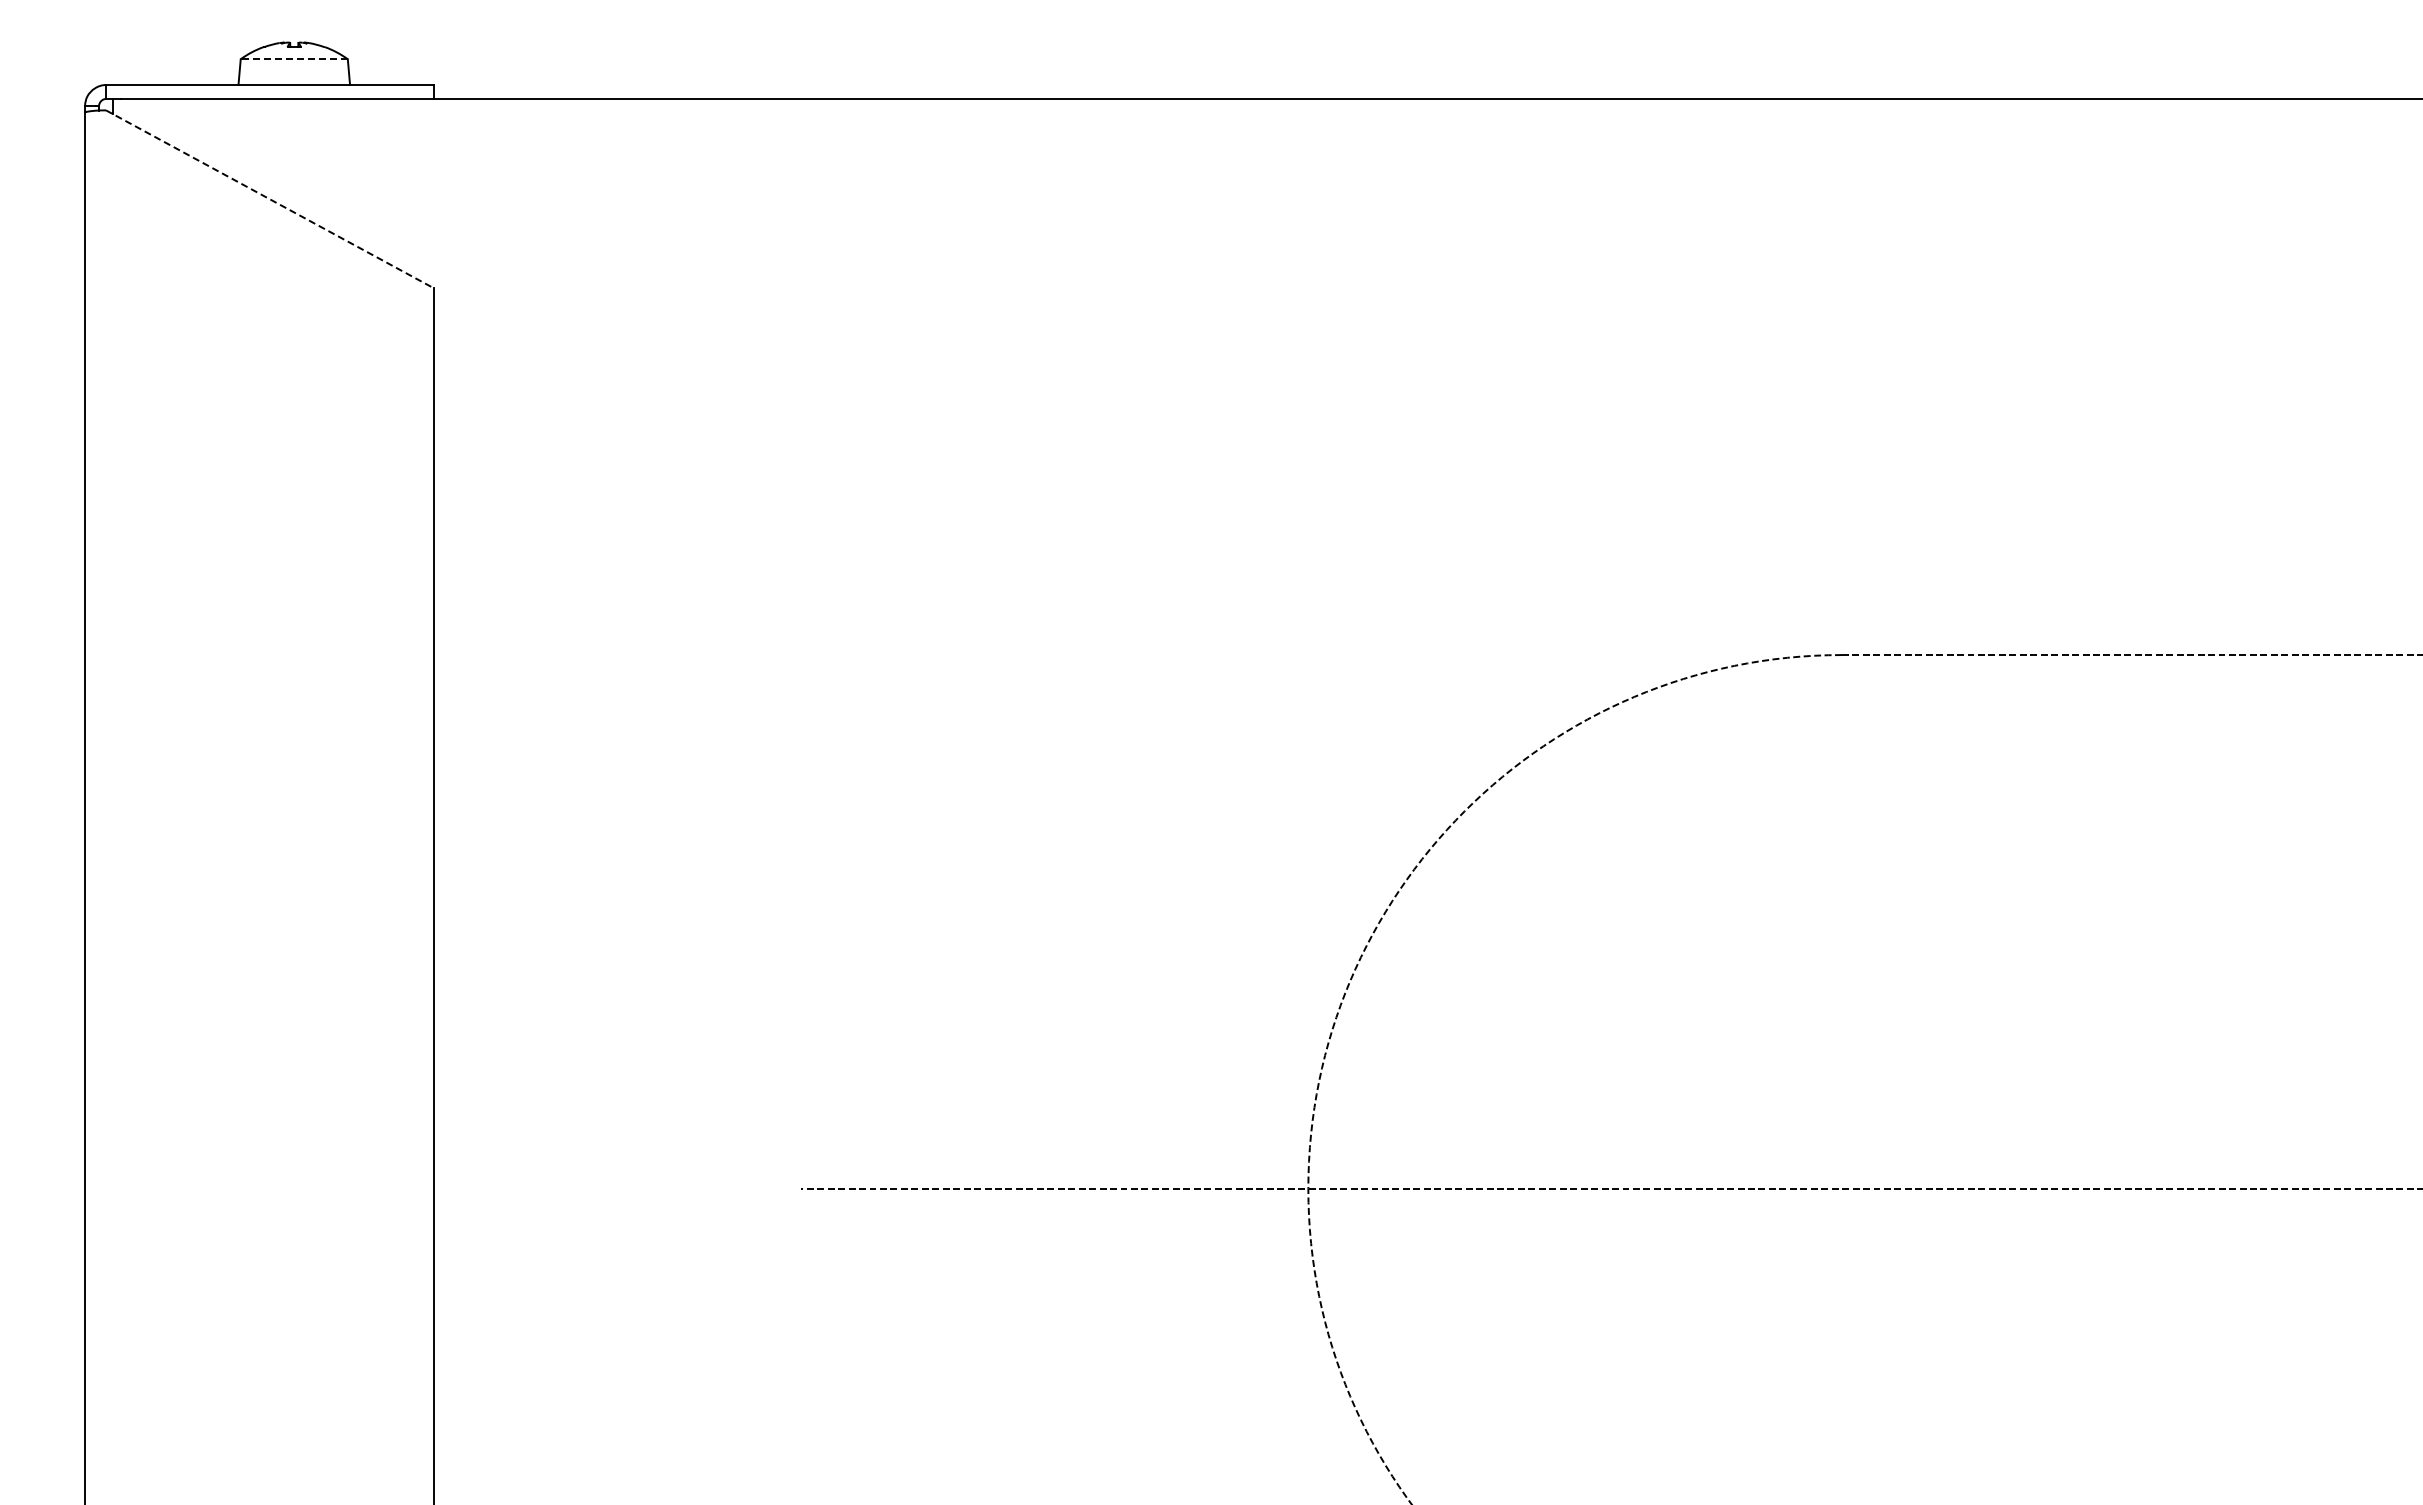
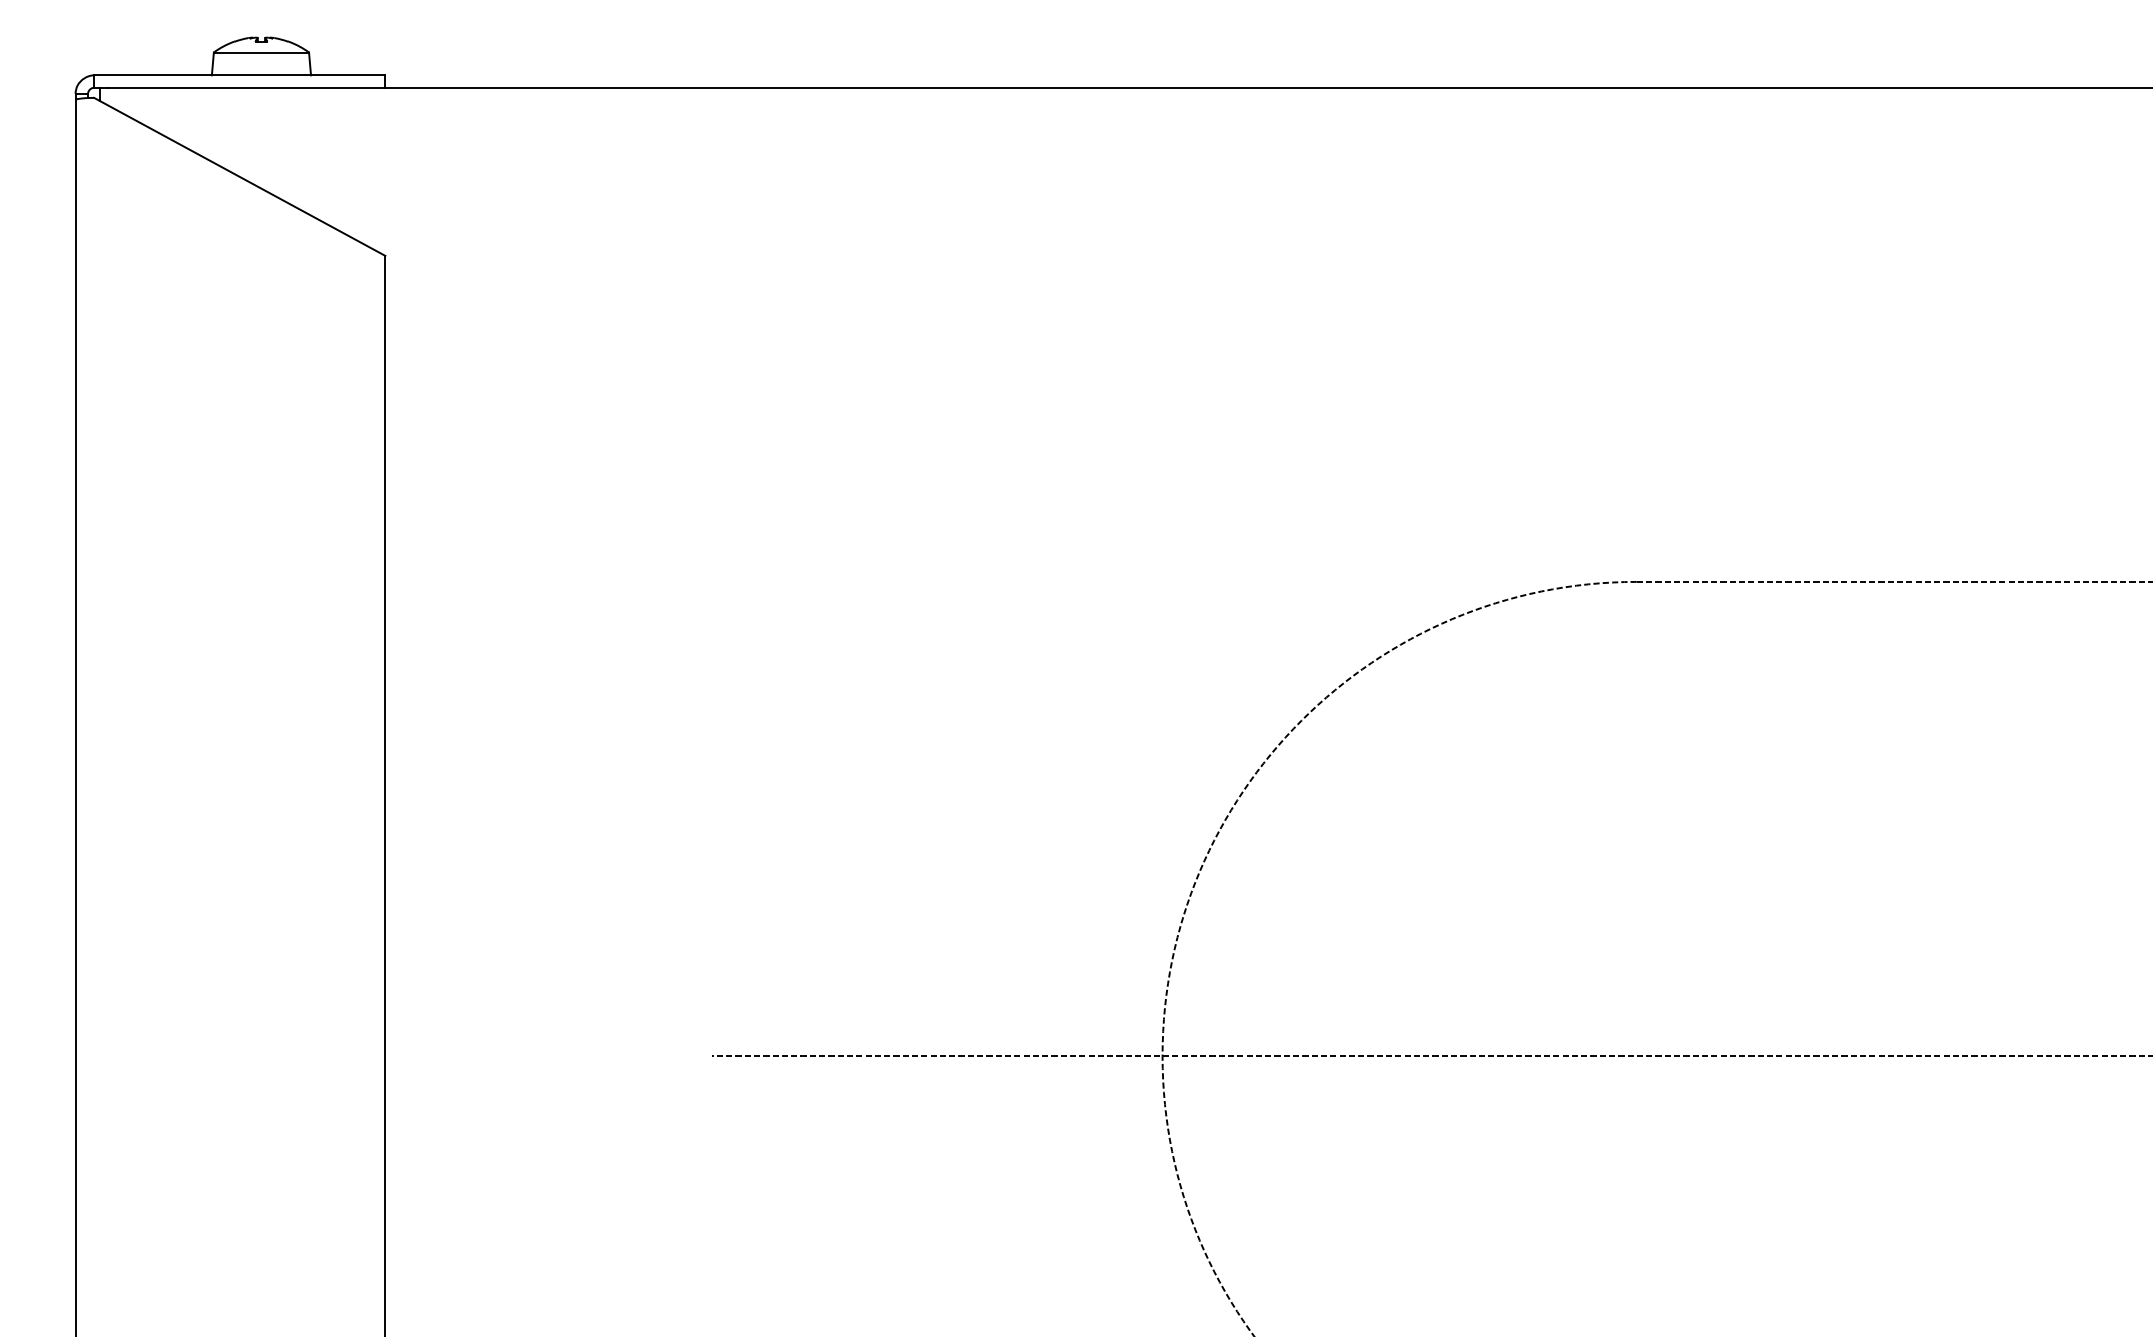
line: (294, 59) -> (261, 52), dashed -> solid
line: (270, 199) -> (240, 177), dashed -> solid

